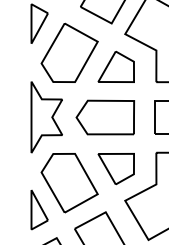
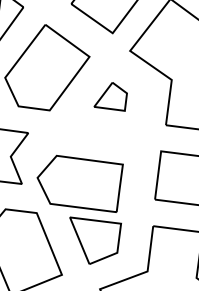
part: (115, 66) -> (110, 95), size x0.6
part: (104, 117) -> (77, 182), moved

